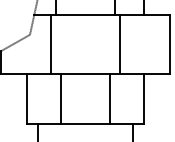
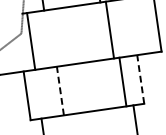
line: (50, 43) -> (30, 40), moved
line: (61, 98) -> (60, 90), solid -> dashed
line: (109, 98) -> (122, 81), moved
line: (144, 98) -> (140, 79), solid -> dashed

